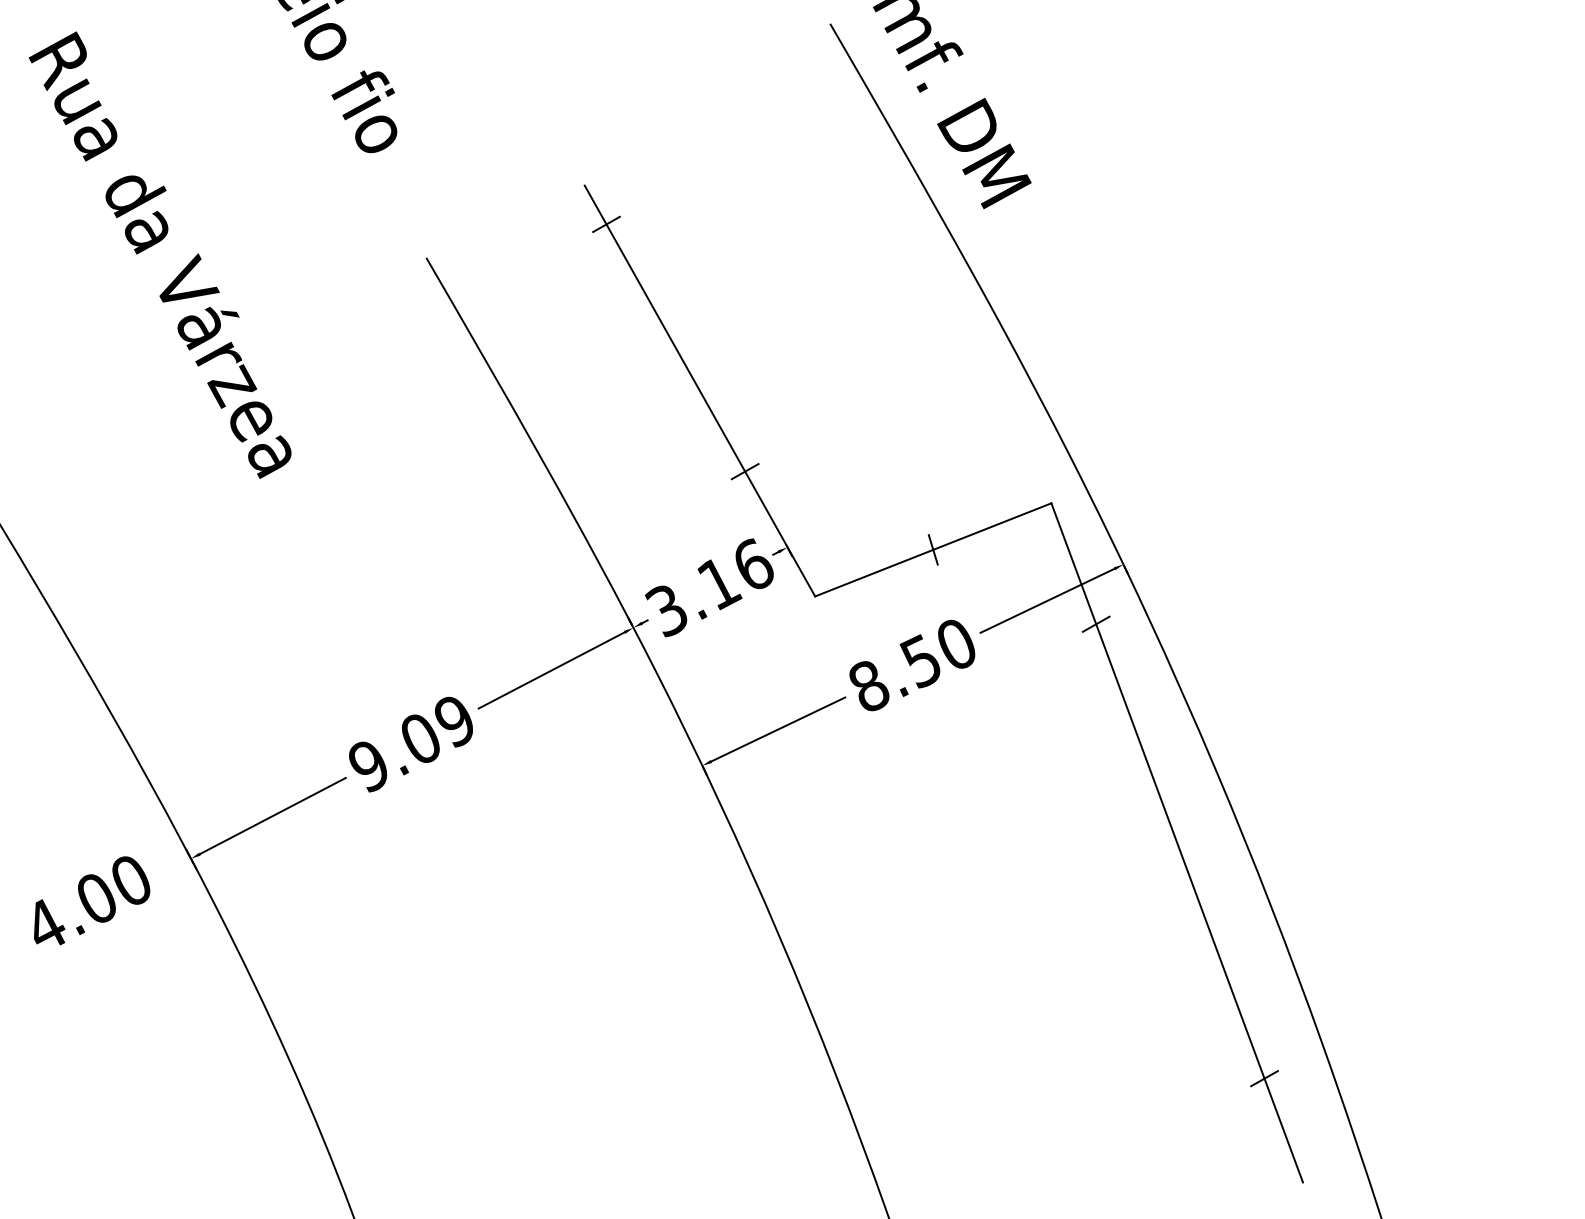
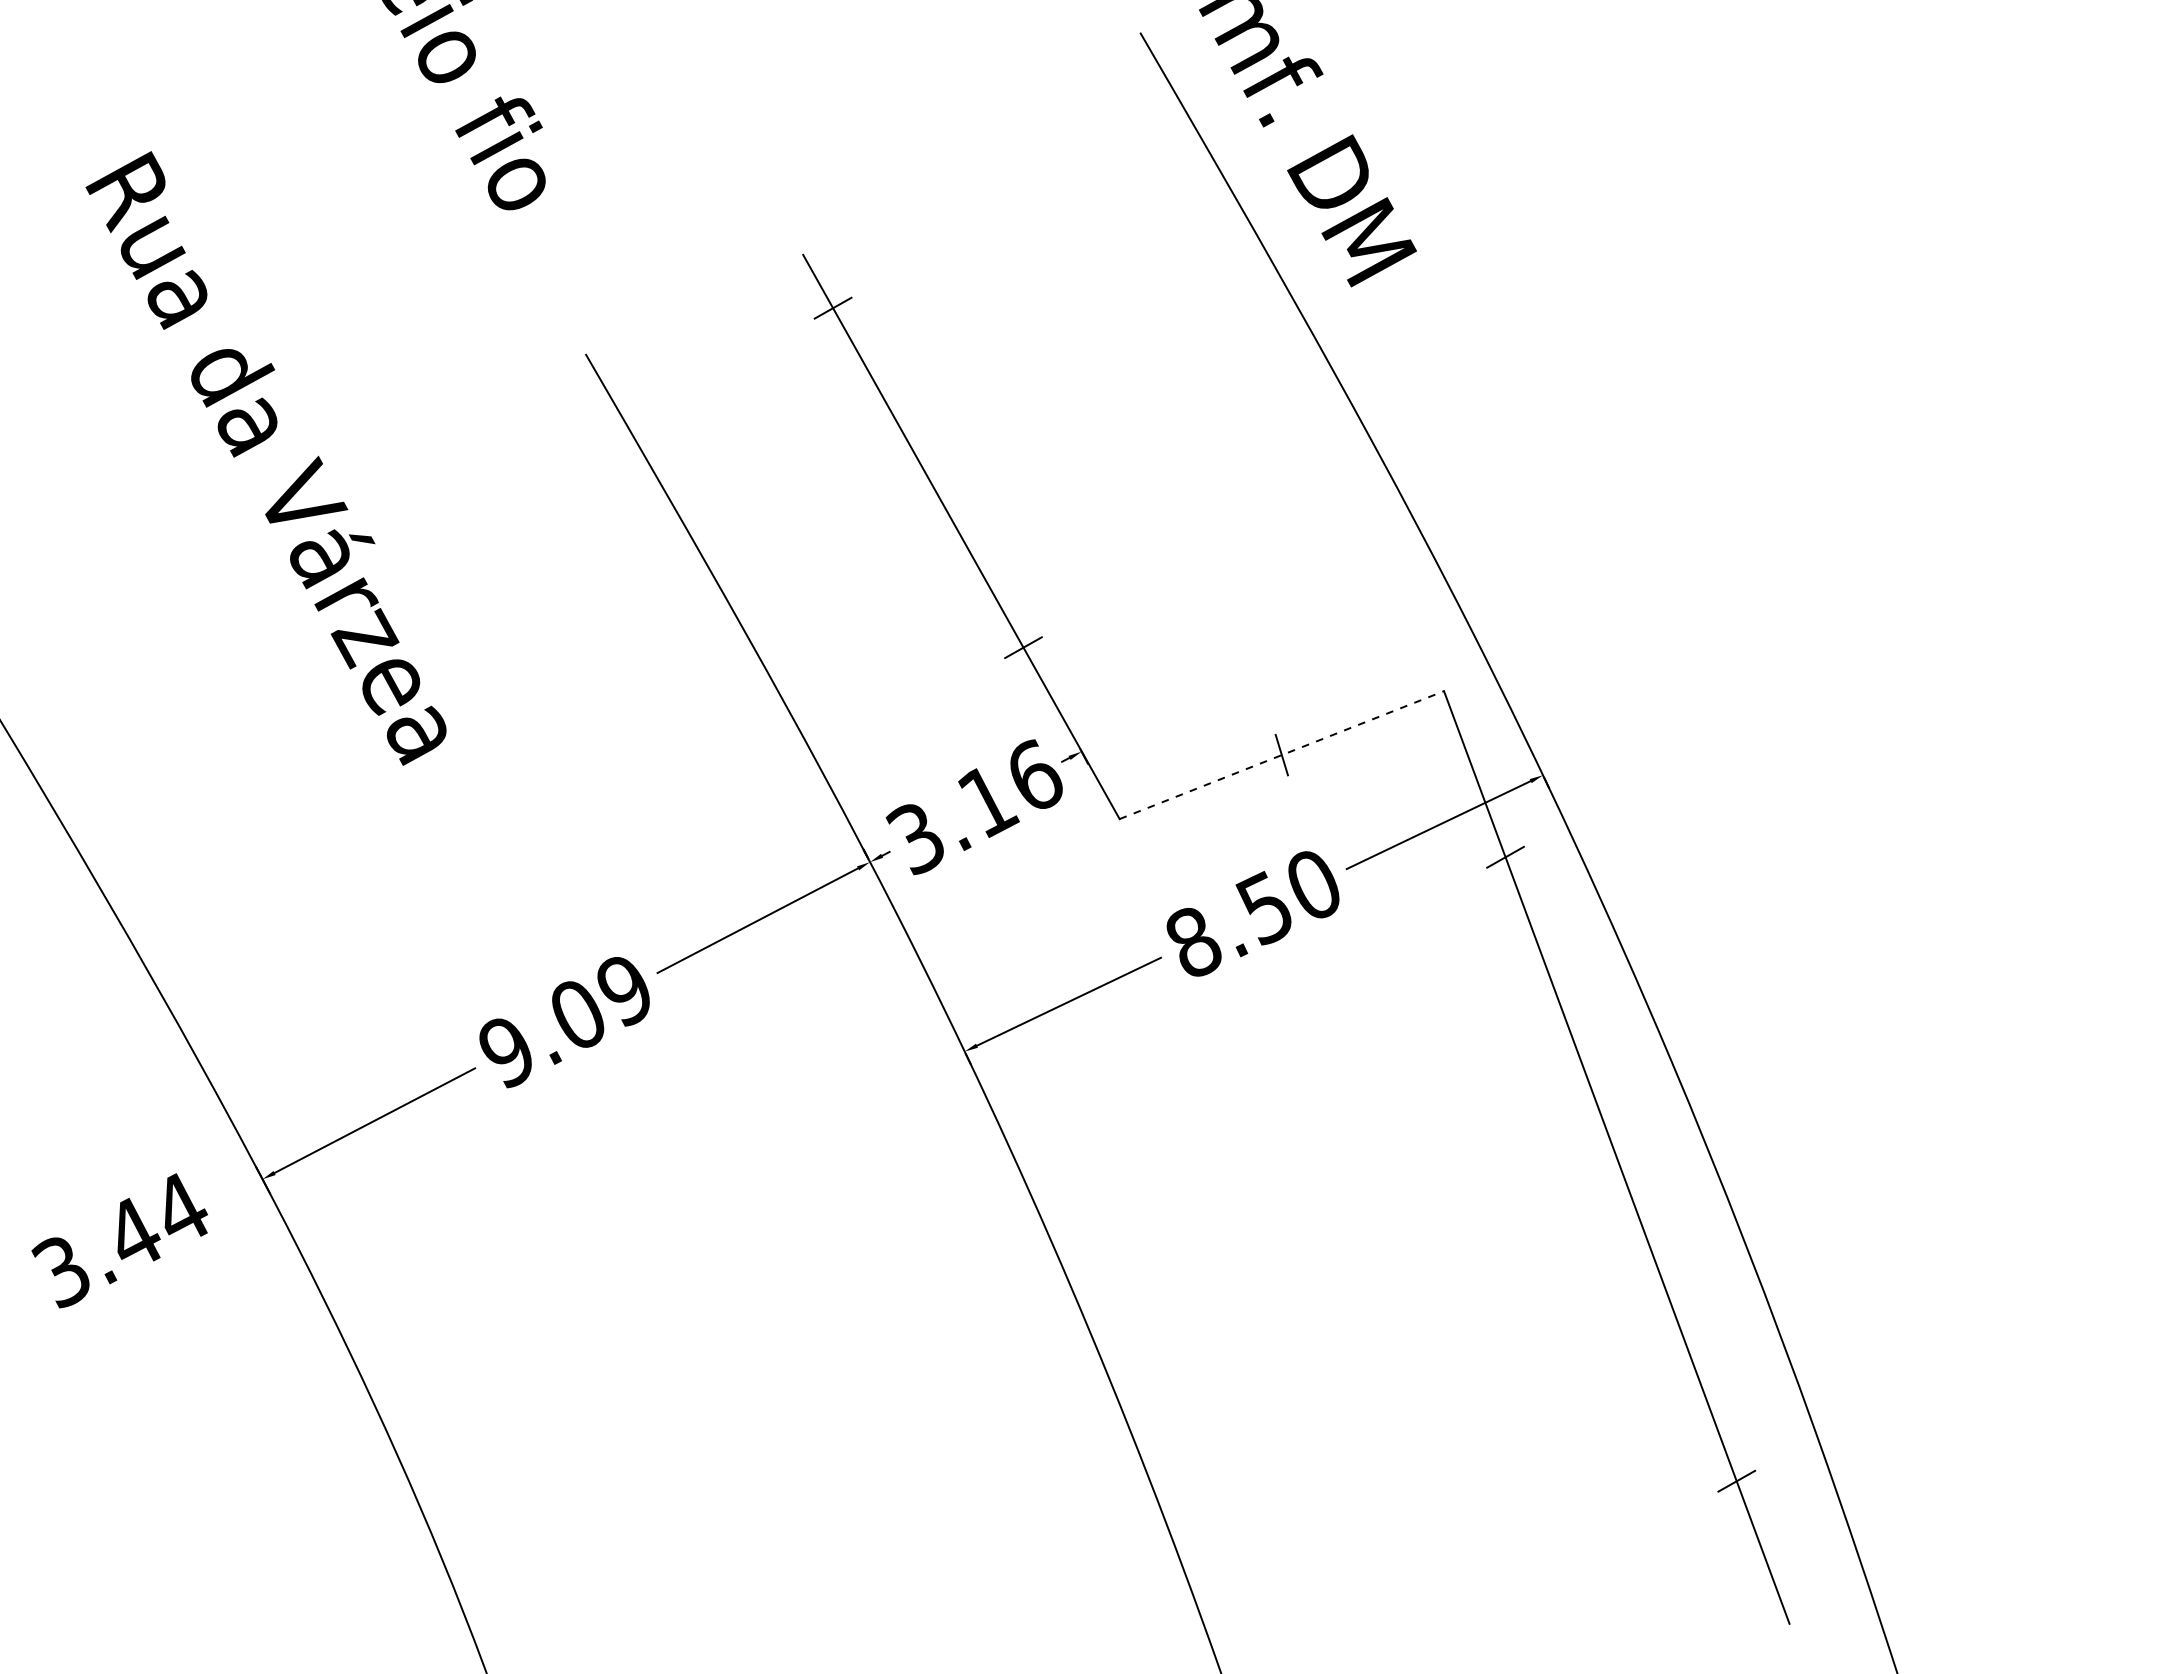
text: (159, 255) -> (265, 458), moved
line: (933, 549) -> (1282, 754), solid -> dashed
text: (86, 903) -> (119, 1240), 4.00 -> 3.44

